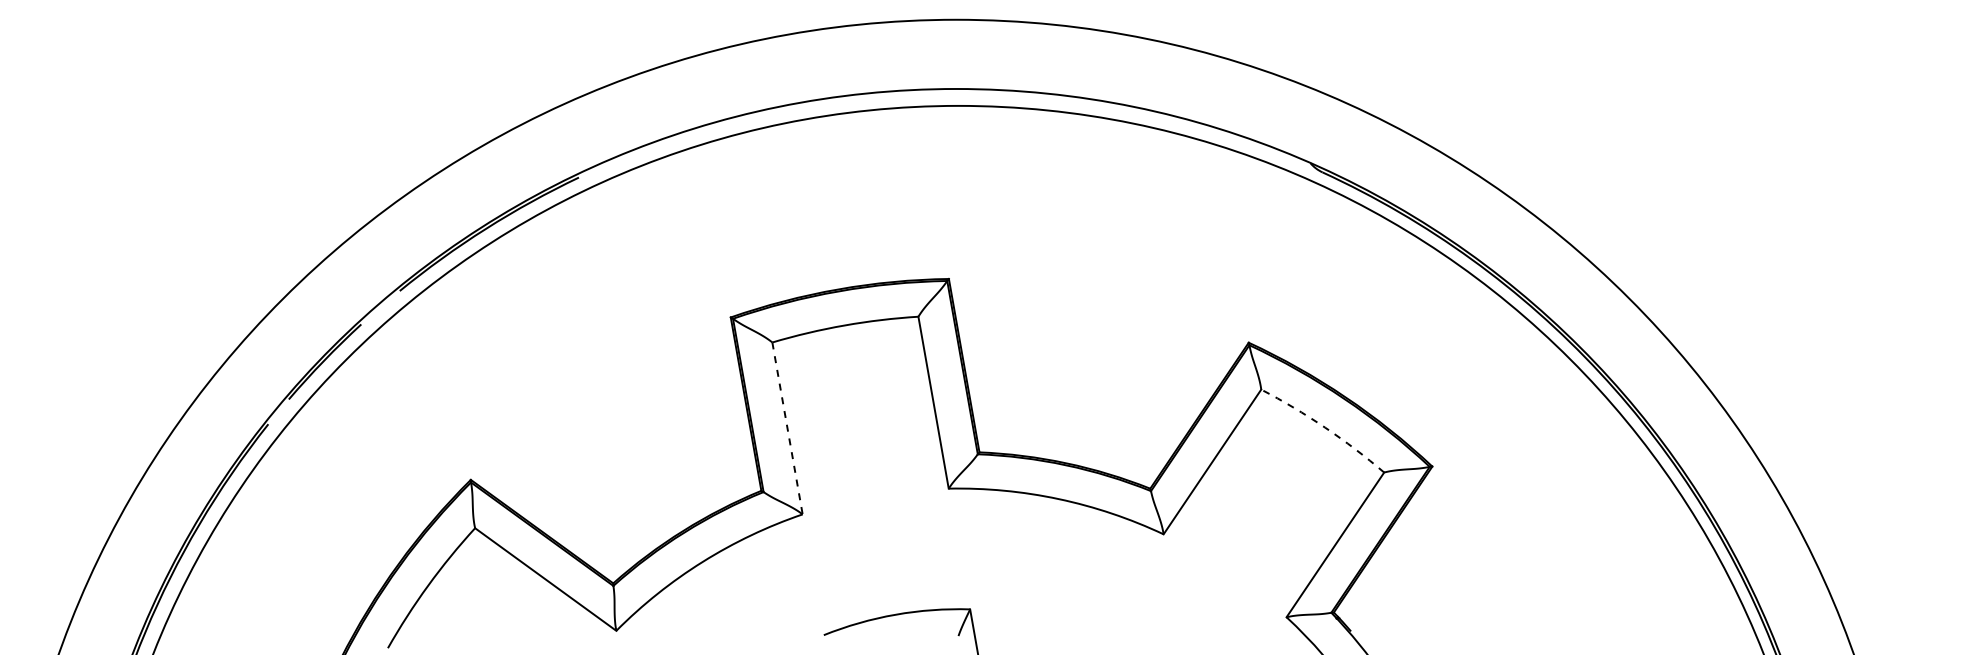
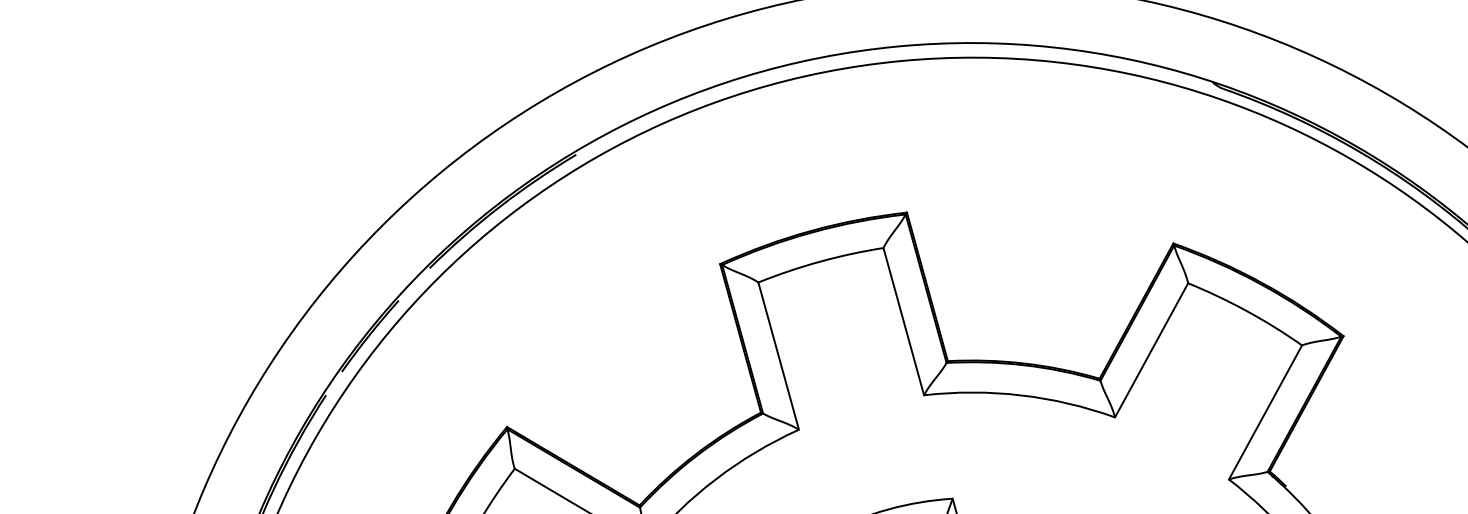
arc: (1325, 427) -> (1247, 311), dashed -> solid
line: (787, 428) -> (778, 356), dashed -> solid

